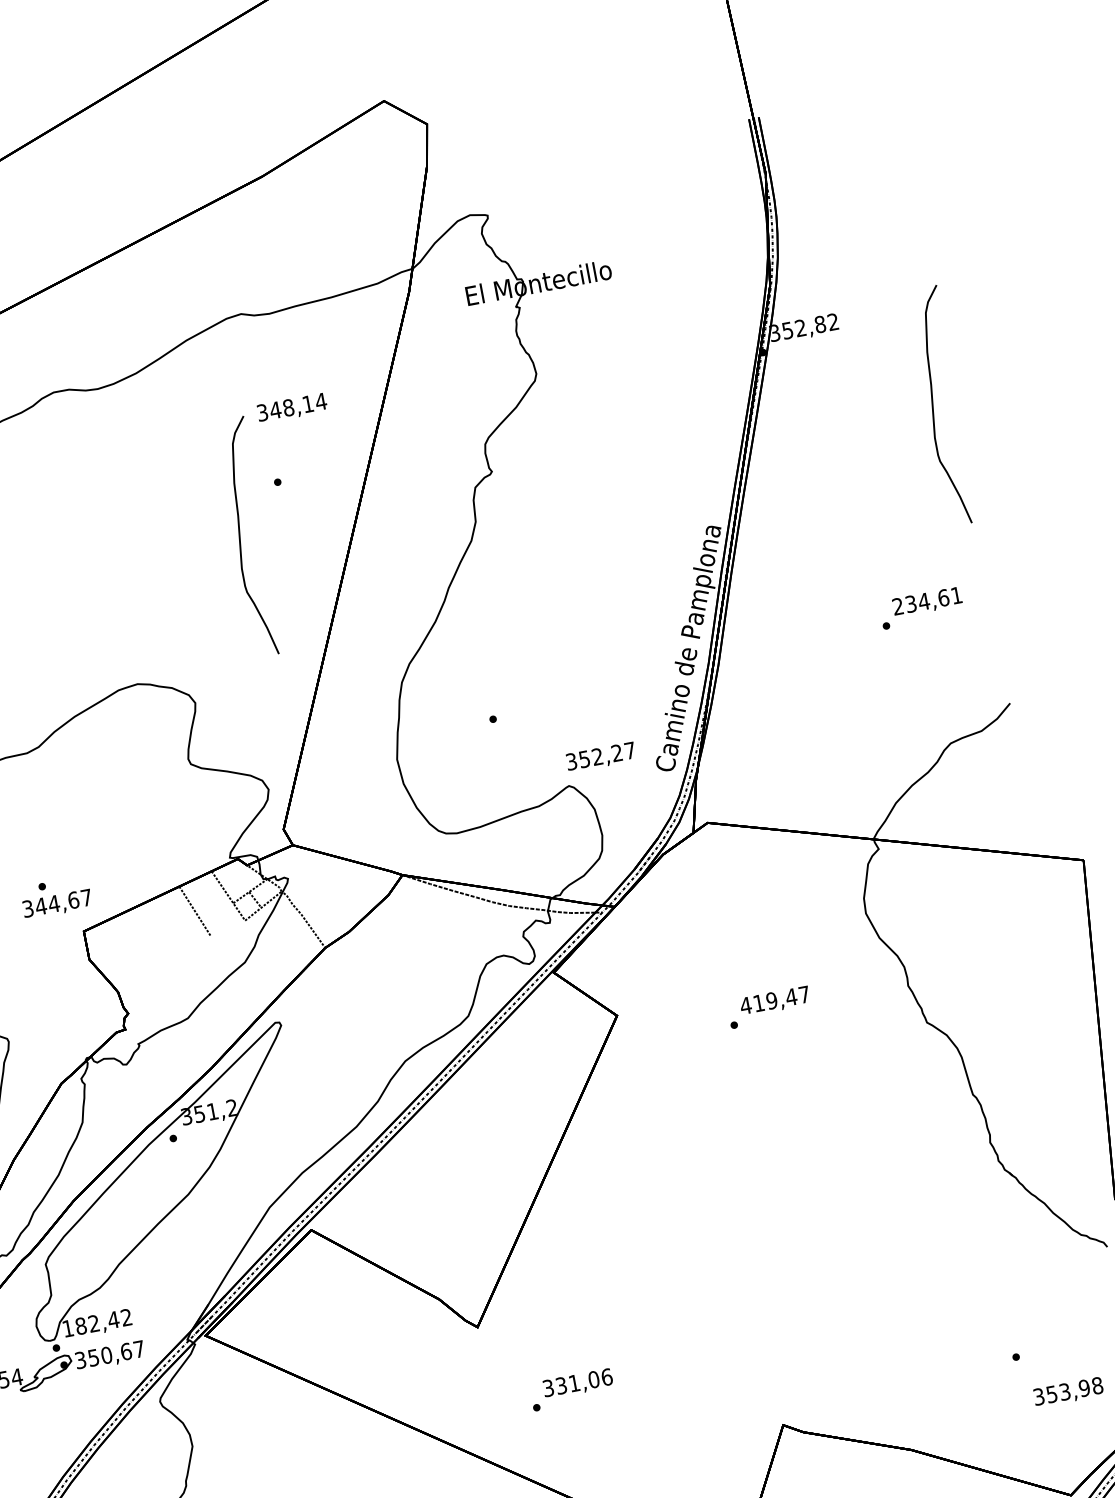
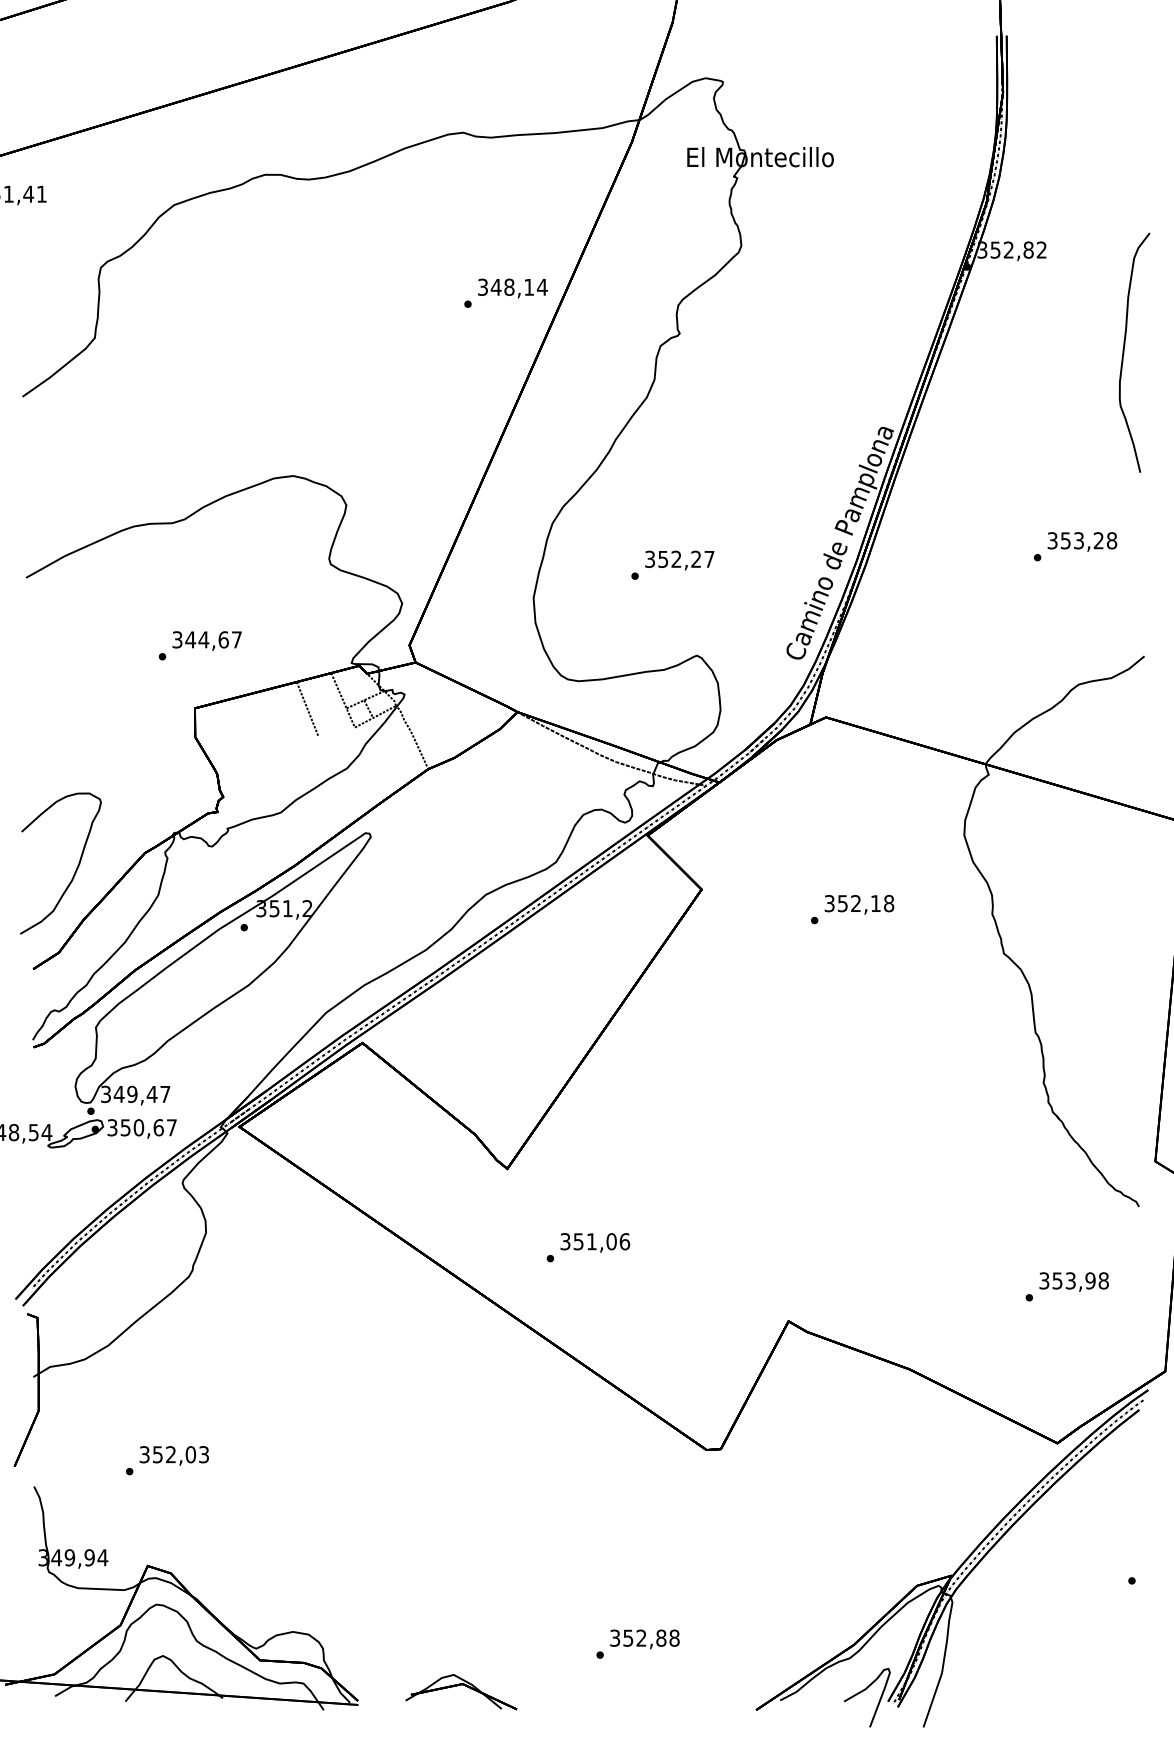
text: (291, 408) -> (512, 288), moved
curve: (240, 538) -> (421, 352), removed
text: (927, 600) -> (1082, 540), 234,61 -> 353,28
text: (600, 757) -> (679, 560), moved
text: (56, 904) -> (206, 640), moved
text: (775, 1000) -> (859, 903), 419,47 -> 352,18
text: (97, 1323) -> (135, 1094), 182,42 -> 349,47
text: (561, 1385) -> (578, 1241), 331,06 -> 351,06
text: (1067, 1391) -> (1073, 1281), moved

